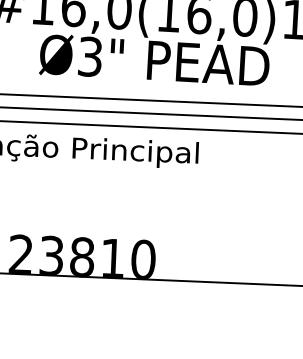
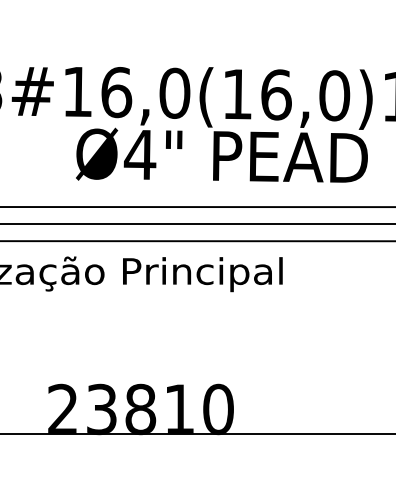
text: (89, 56) -> (139, 154), Ø3" -> Ø4"

